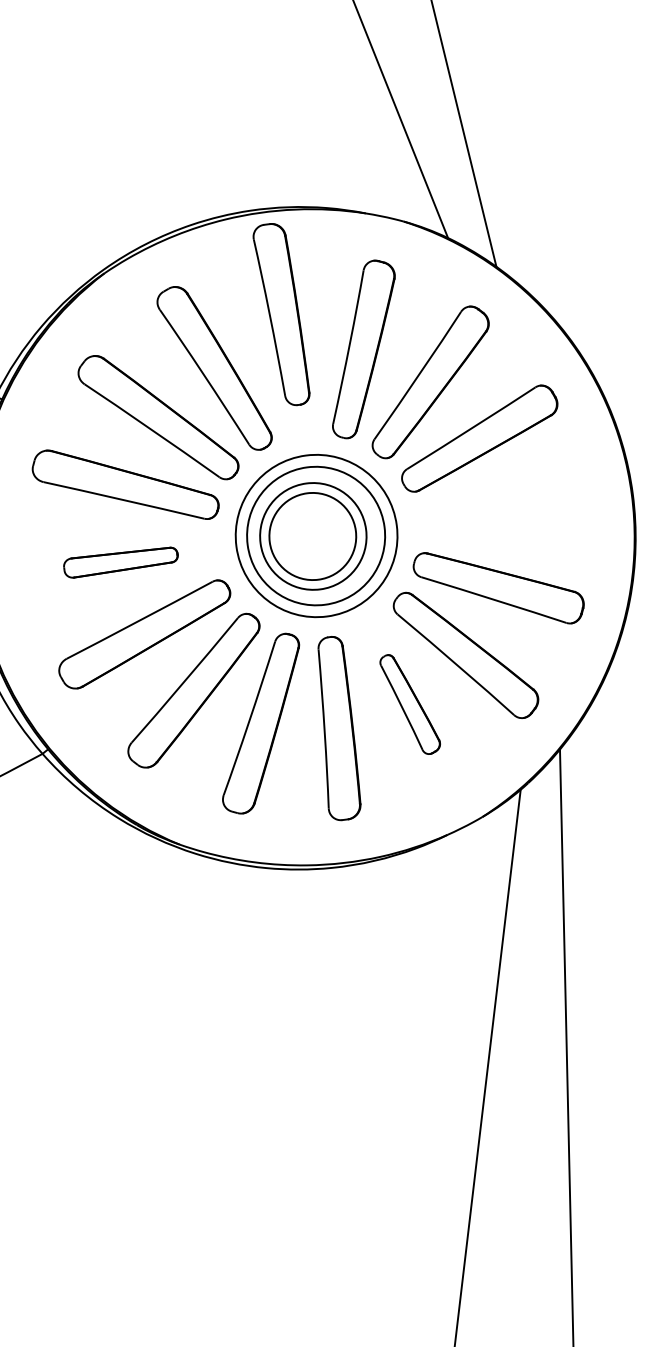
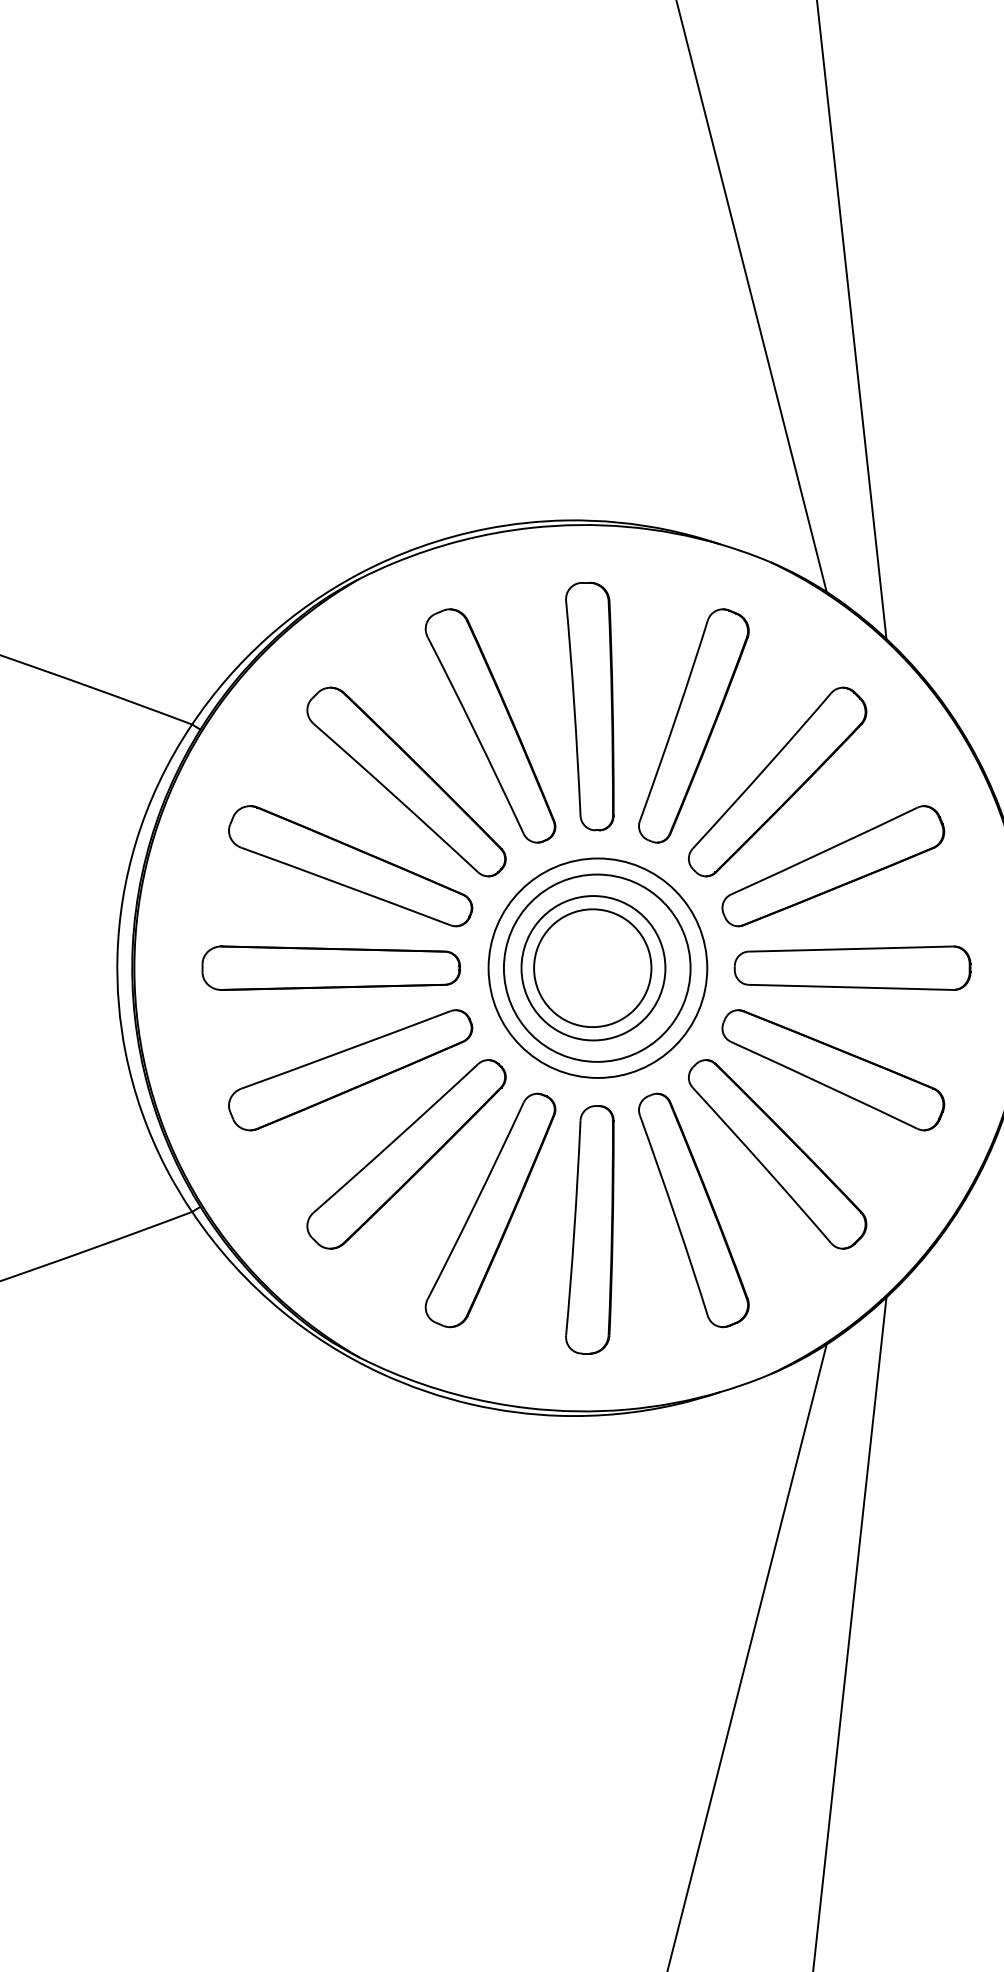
part: (281, 314) -> (589, 706), moved
part: (503, 510) -> (852, 967), added
part: (120, 561) -> (330, 967), size x1.67
part: (410, 704) -> (693, 1210), size x1.67

